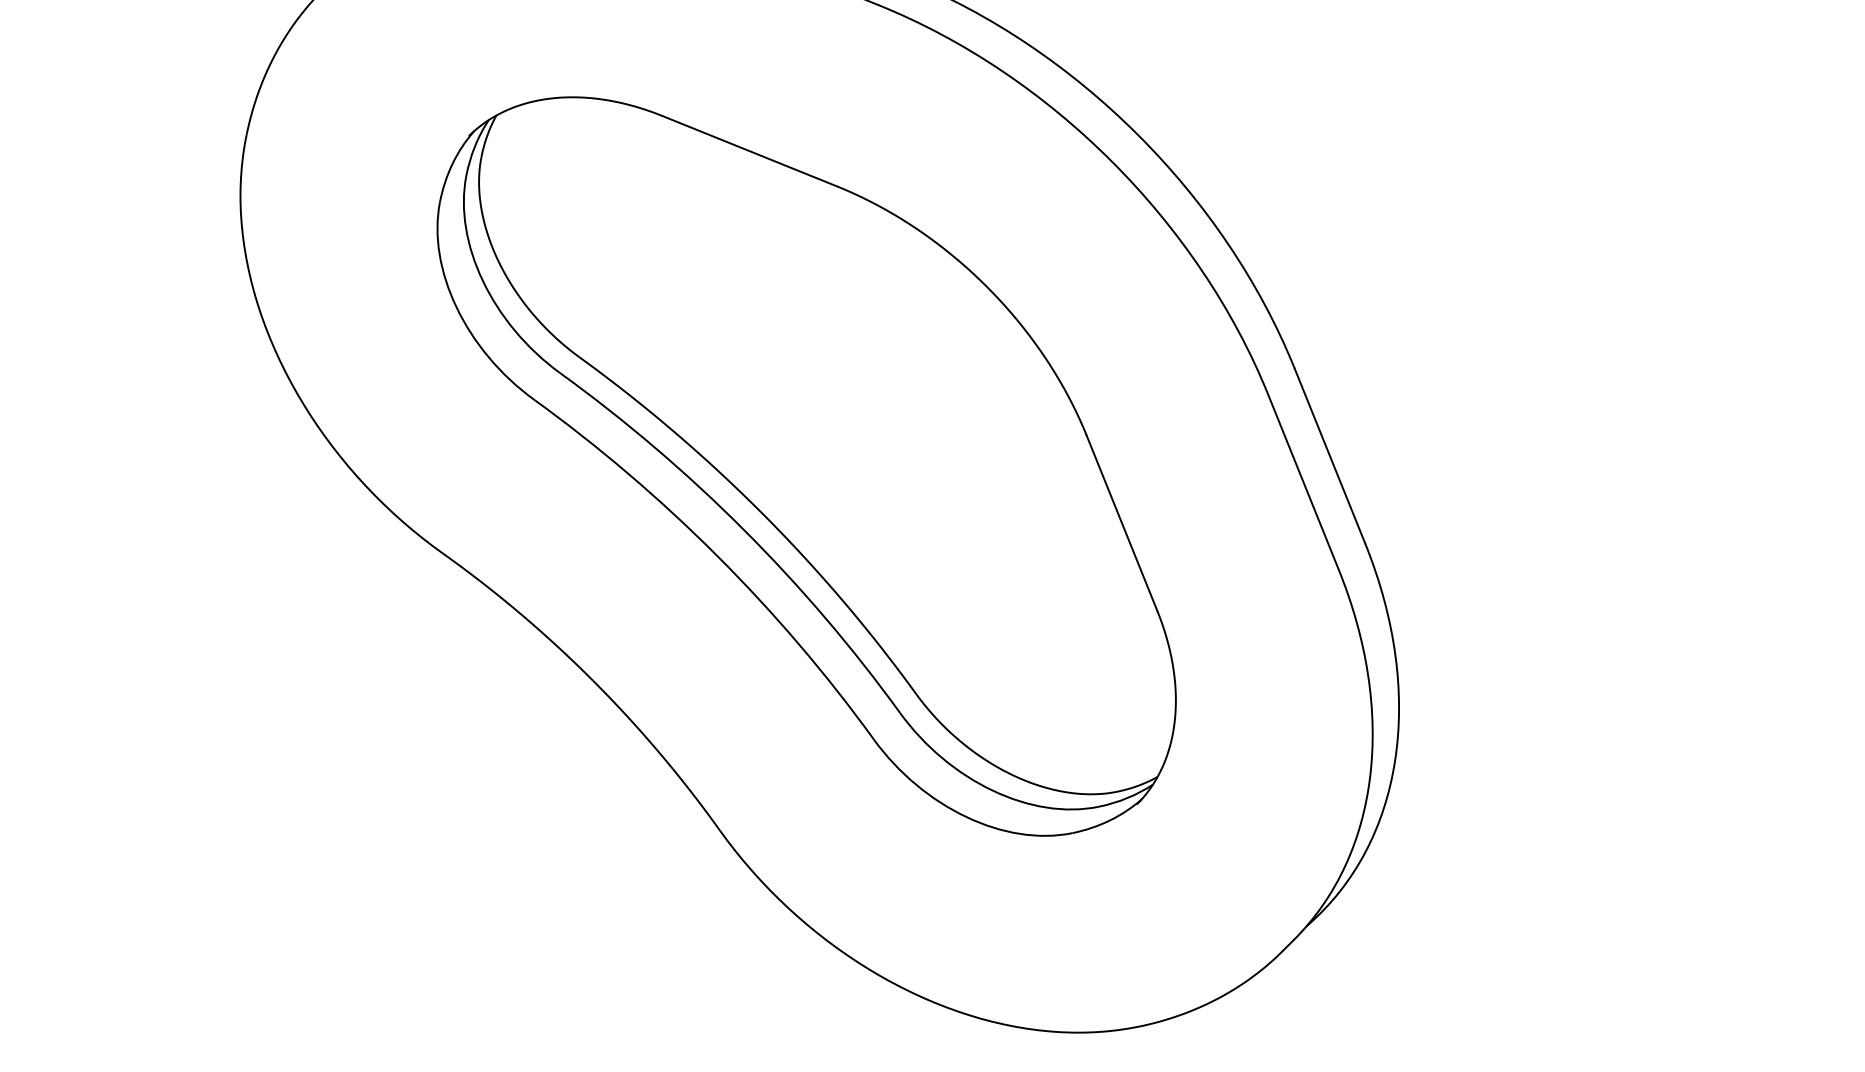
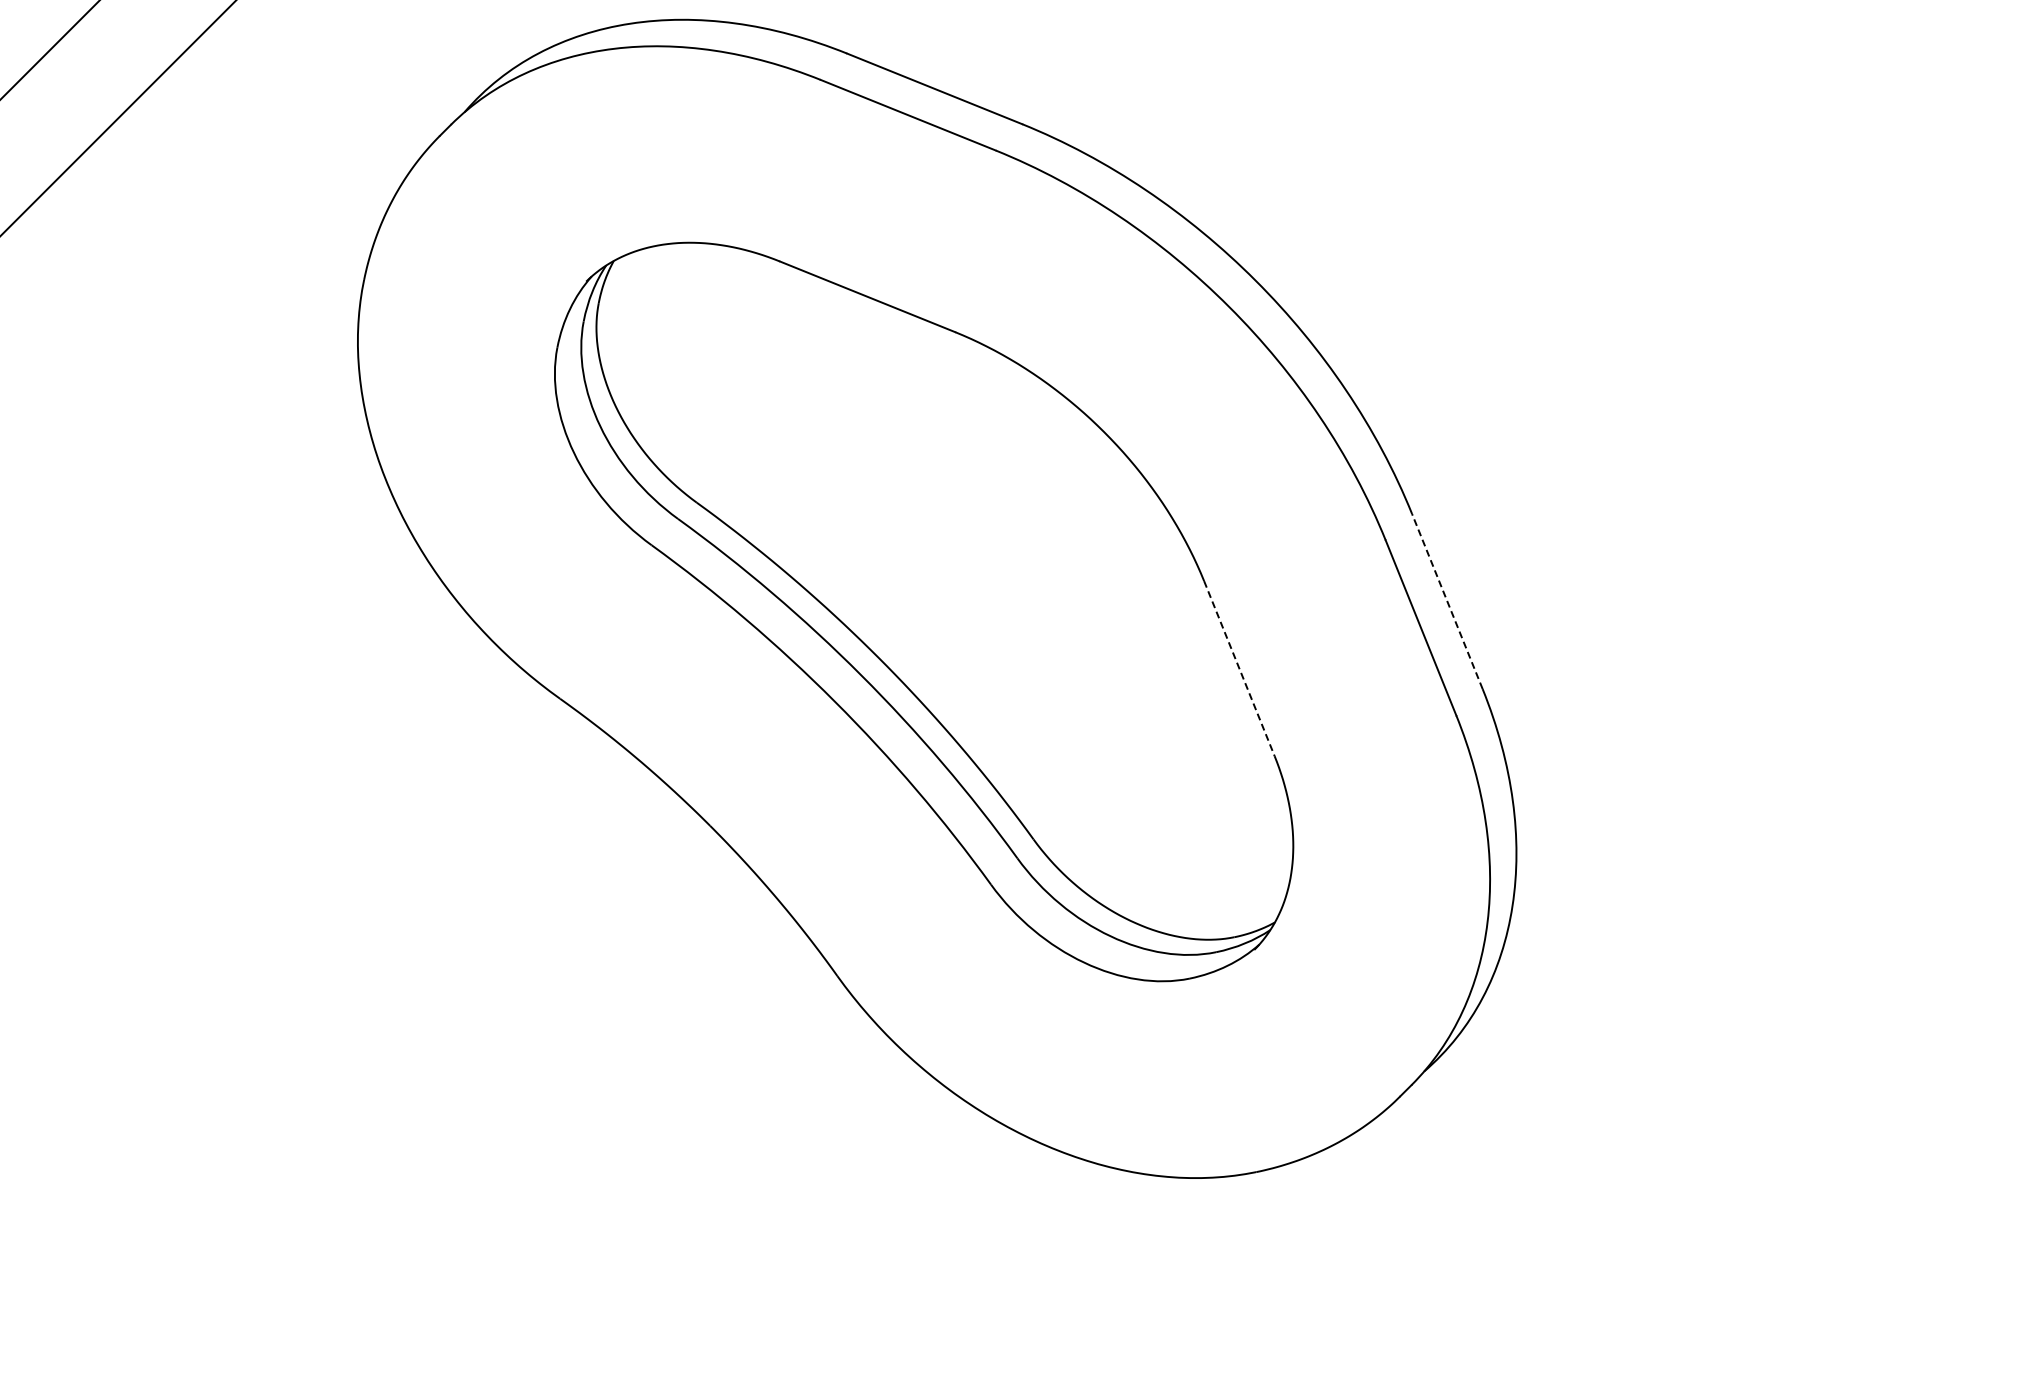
line: (1330, 456) -> (1447, 601), solid -> dashed
line: (1122, 524) -> (1239, 669), solid -> dashed

